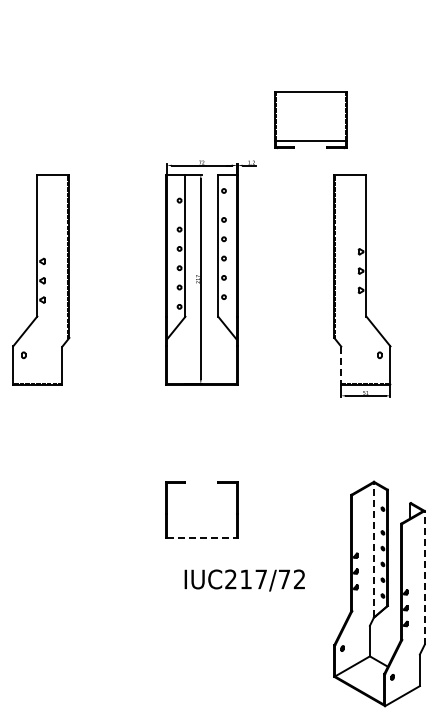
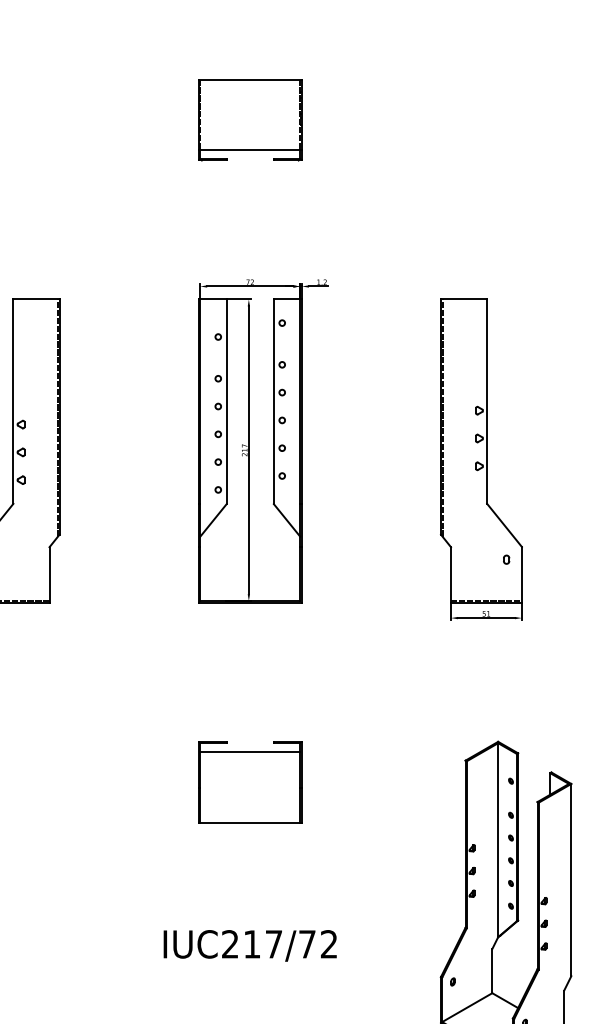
part: (310, 120) -> (249, 120), moved
line: (341, 366) -> (451, 575), dashed -> solid
line: (201, 488) -> (249, 751), added
line: (201, 537) -> (249, 822), dashed -> solid
line: (374, 549) -> (498, 839), dashed -> solid
line: (424, 577) -> (570, 879), dashed -> solid
text: (244, 580) -> (249, 945), moved

